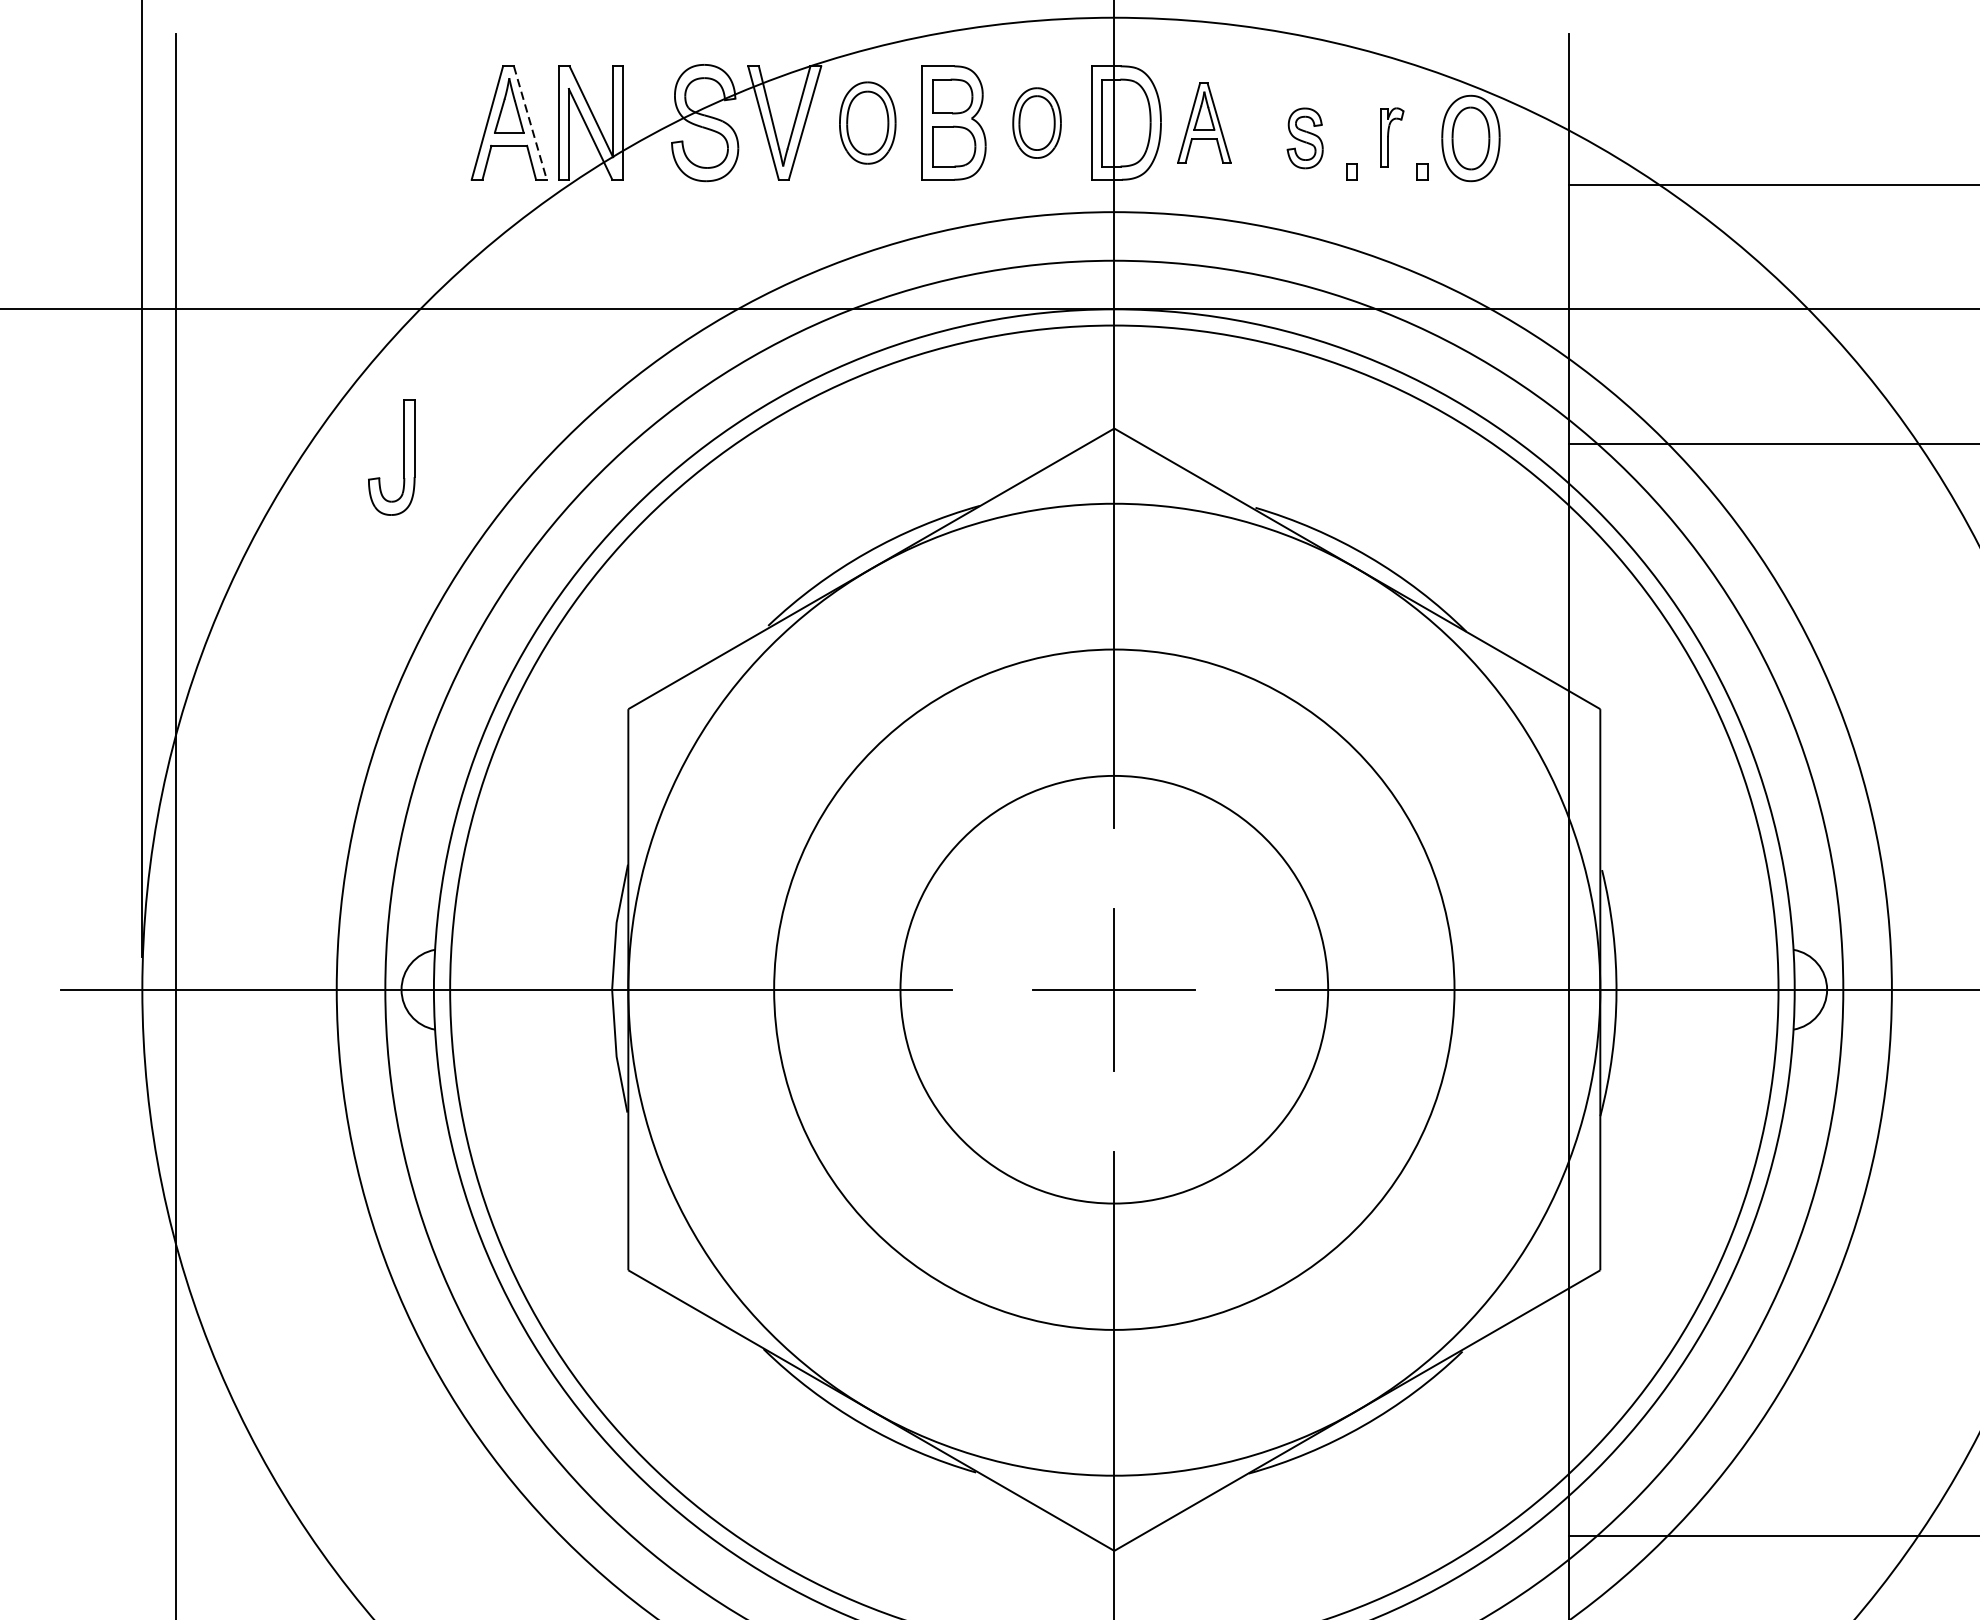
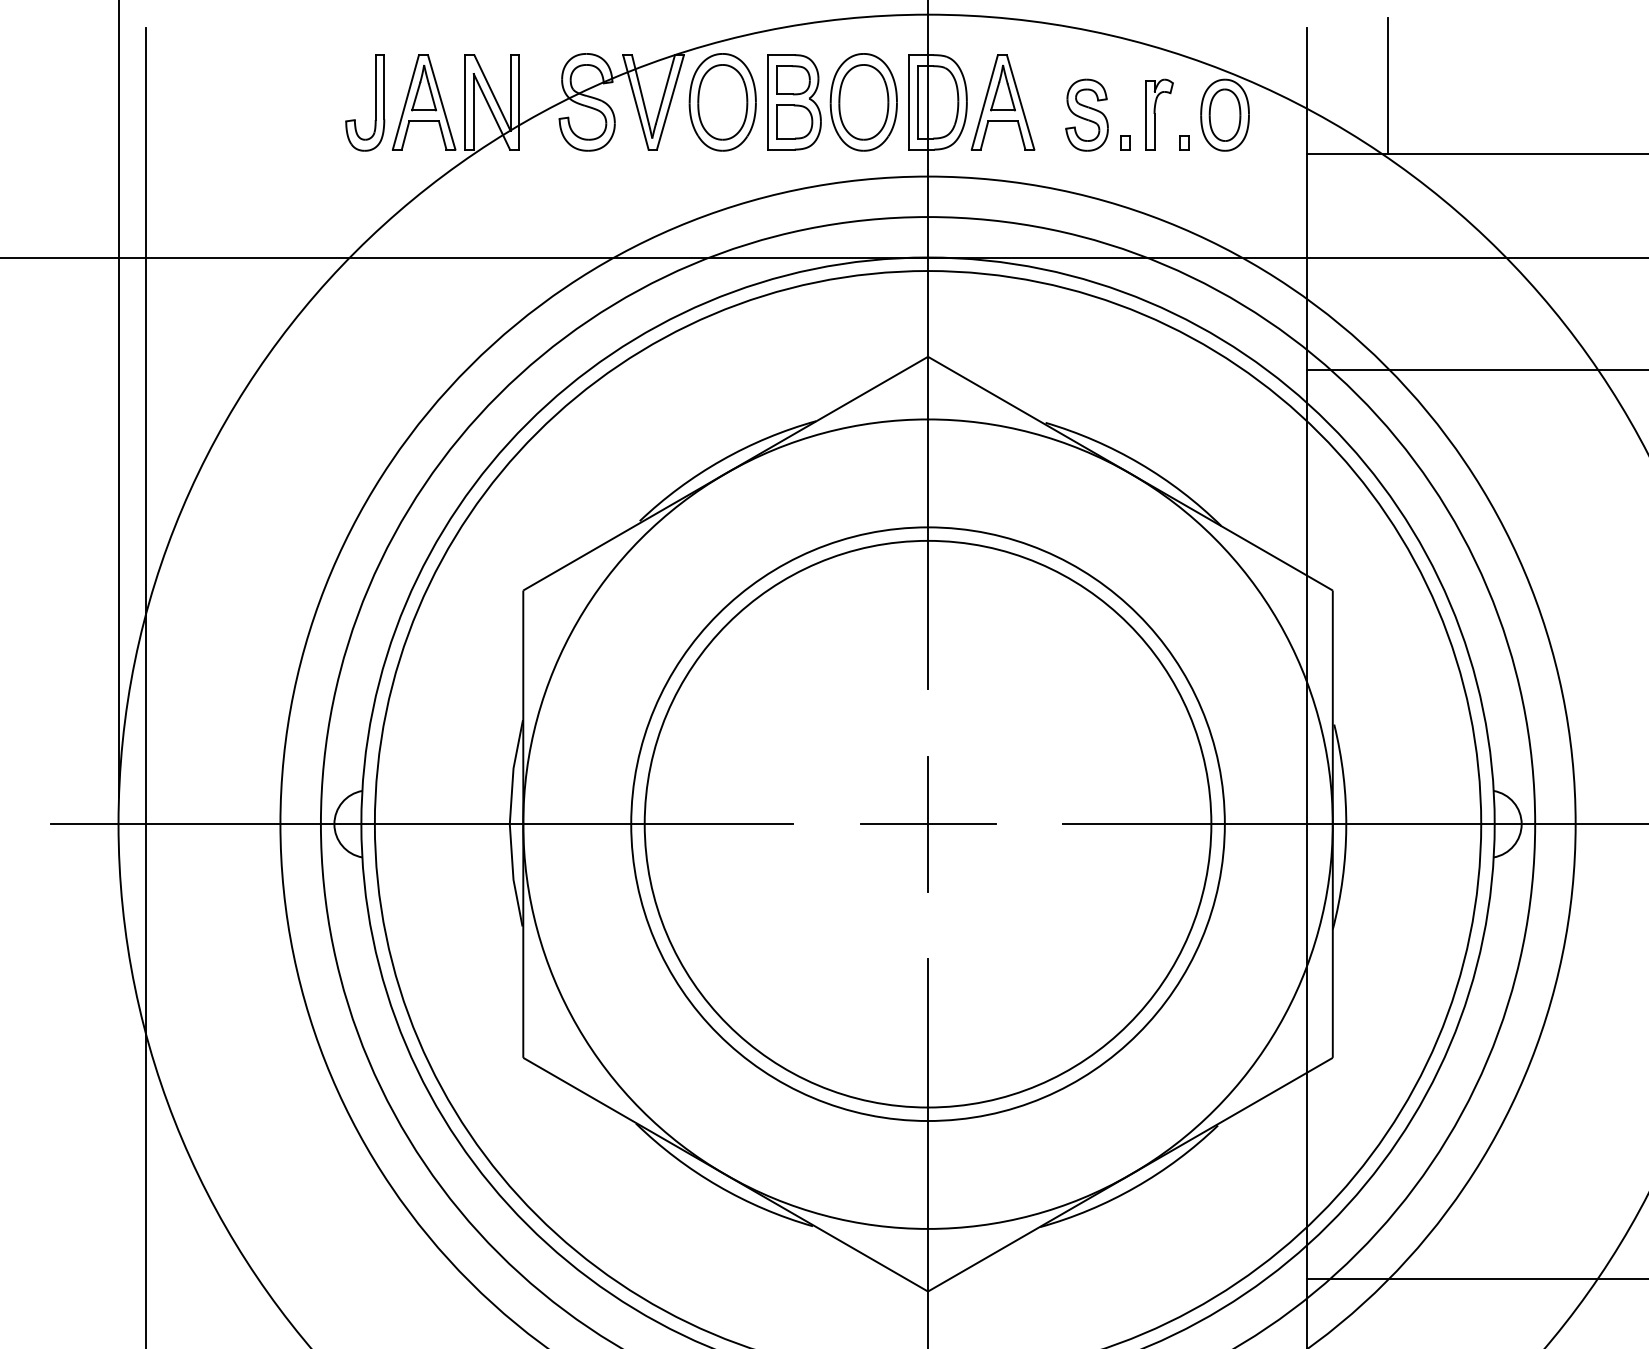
line: (1665, 102) -> (1387, 85), added
line: (530, 123) -> (441, 102), dashed -> solid
part: (867, 123) -> (722, 102), size x1.43
part: (1036, 123) -> (863, 102), size x1.67
part: (1203, 123) -> (1002, 102), size x1.43
part: (1304, 137) -> (1086, 114), size x1.43
part: (1392, 137) -> (1159, 114), size x1.43
part: (404, 456) -> (375, 102), moved
circle: (1113, 990) -> (927, 824), size x1.67

